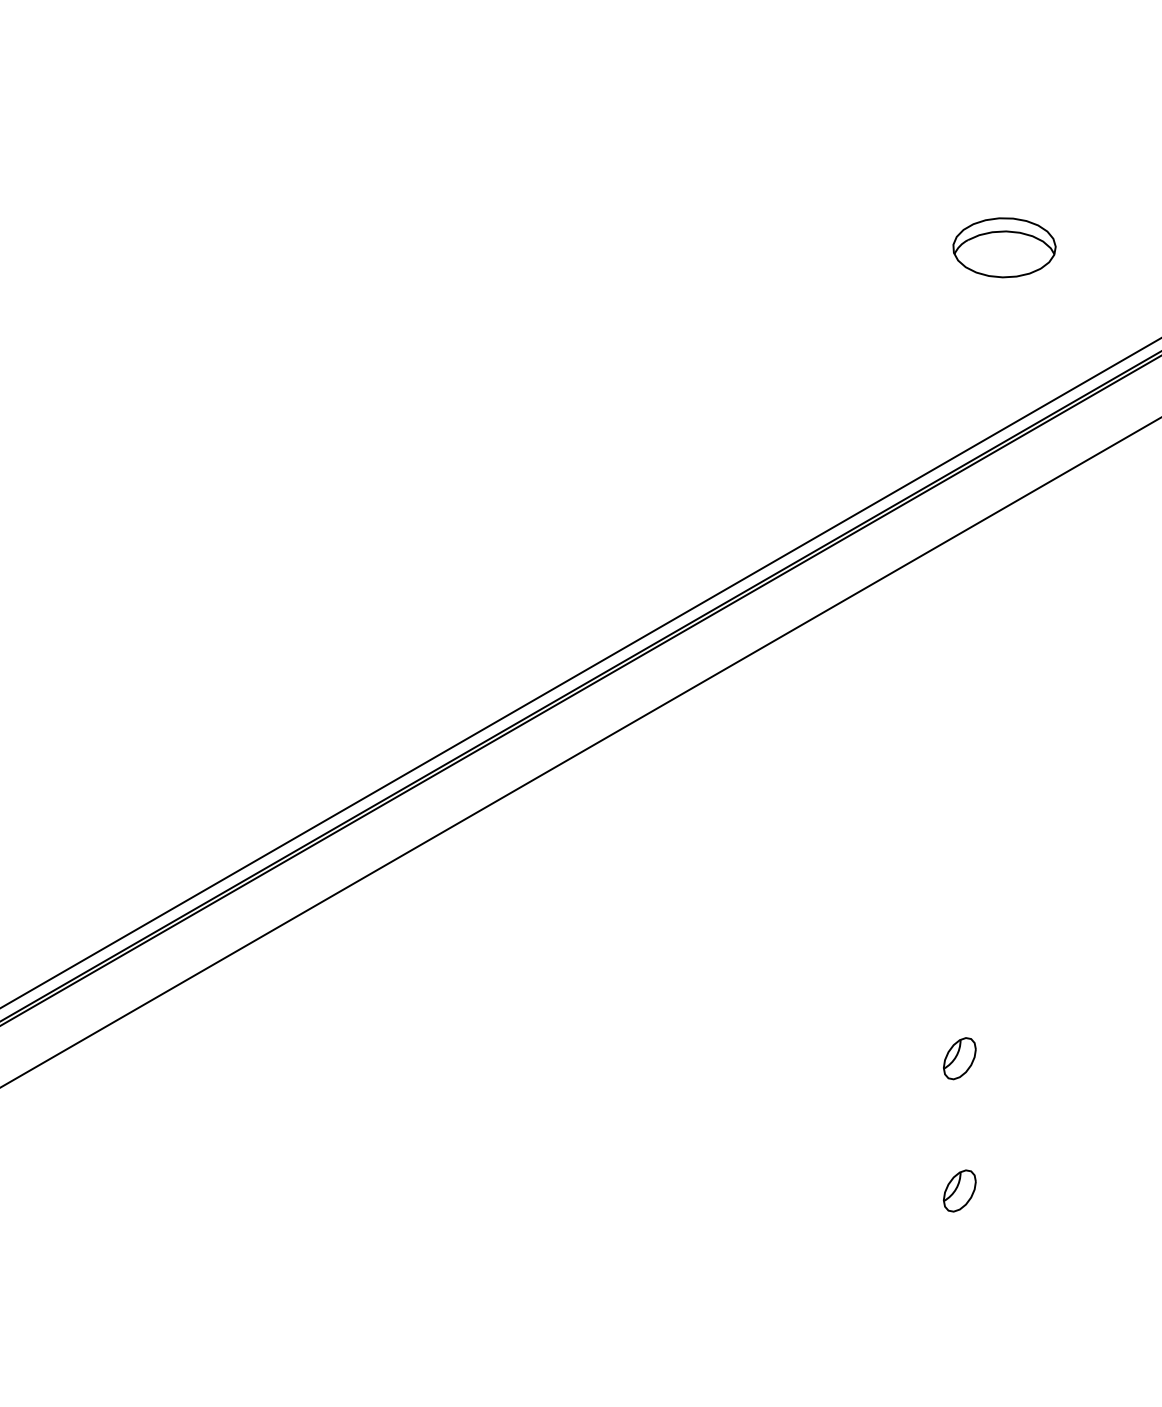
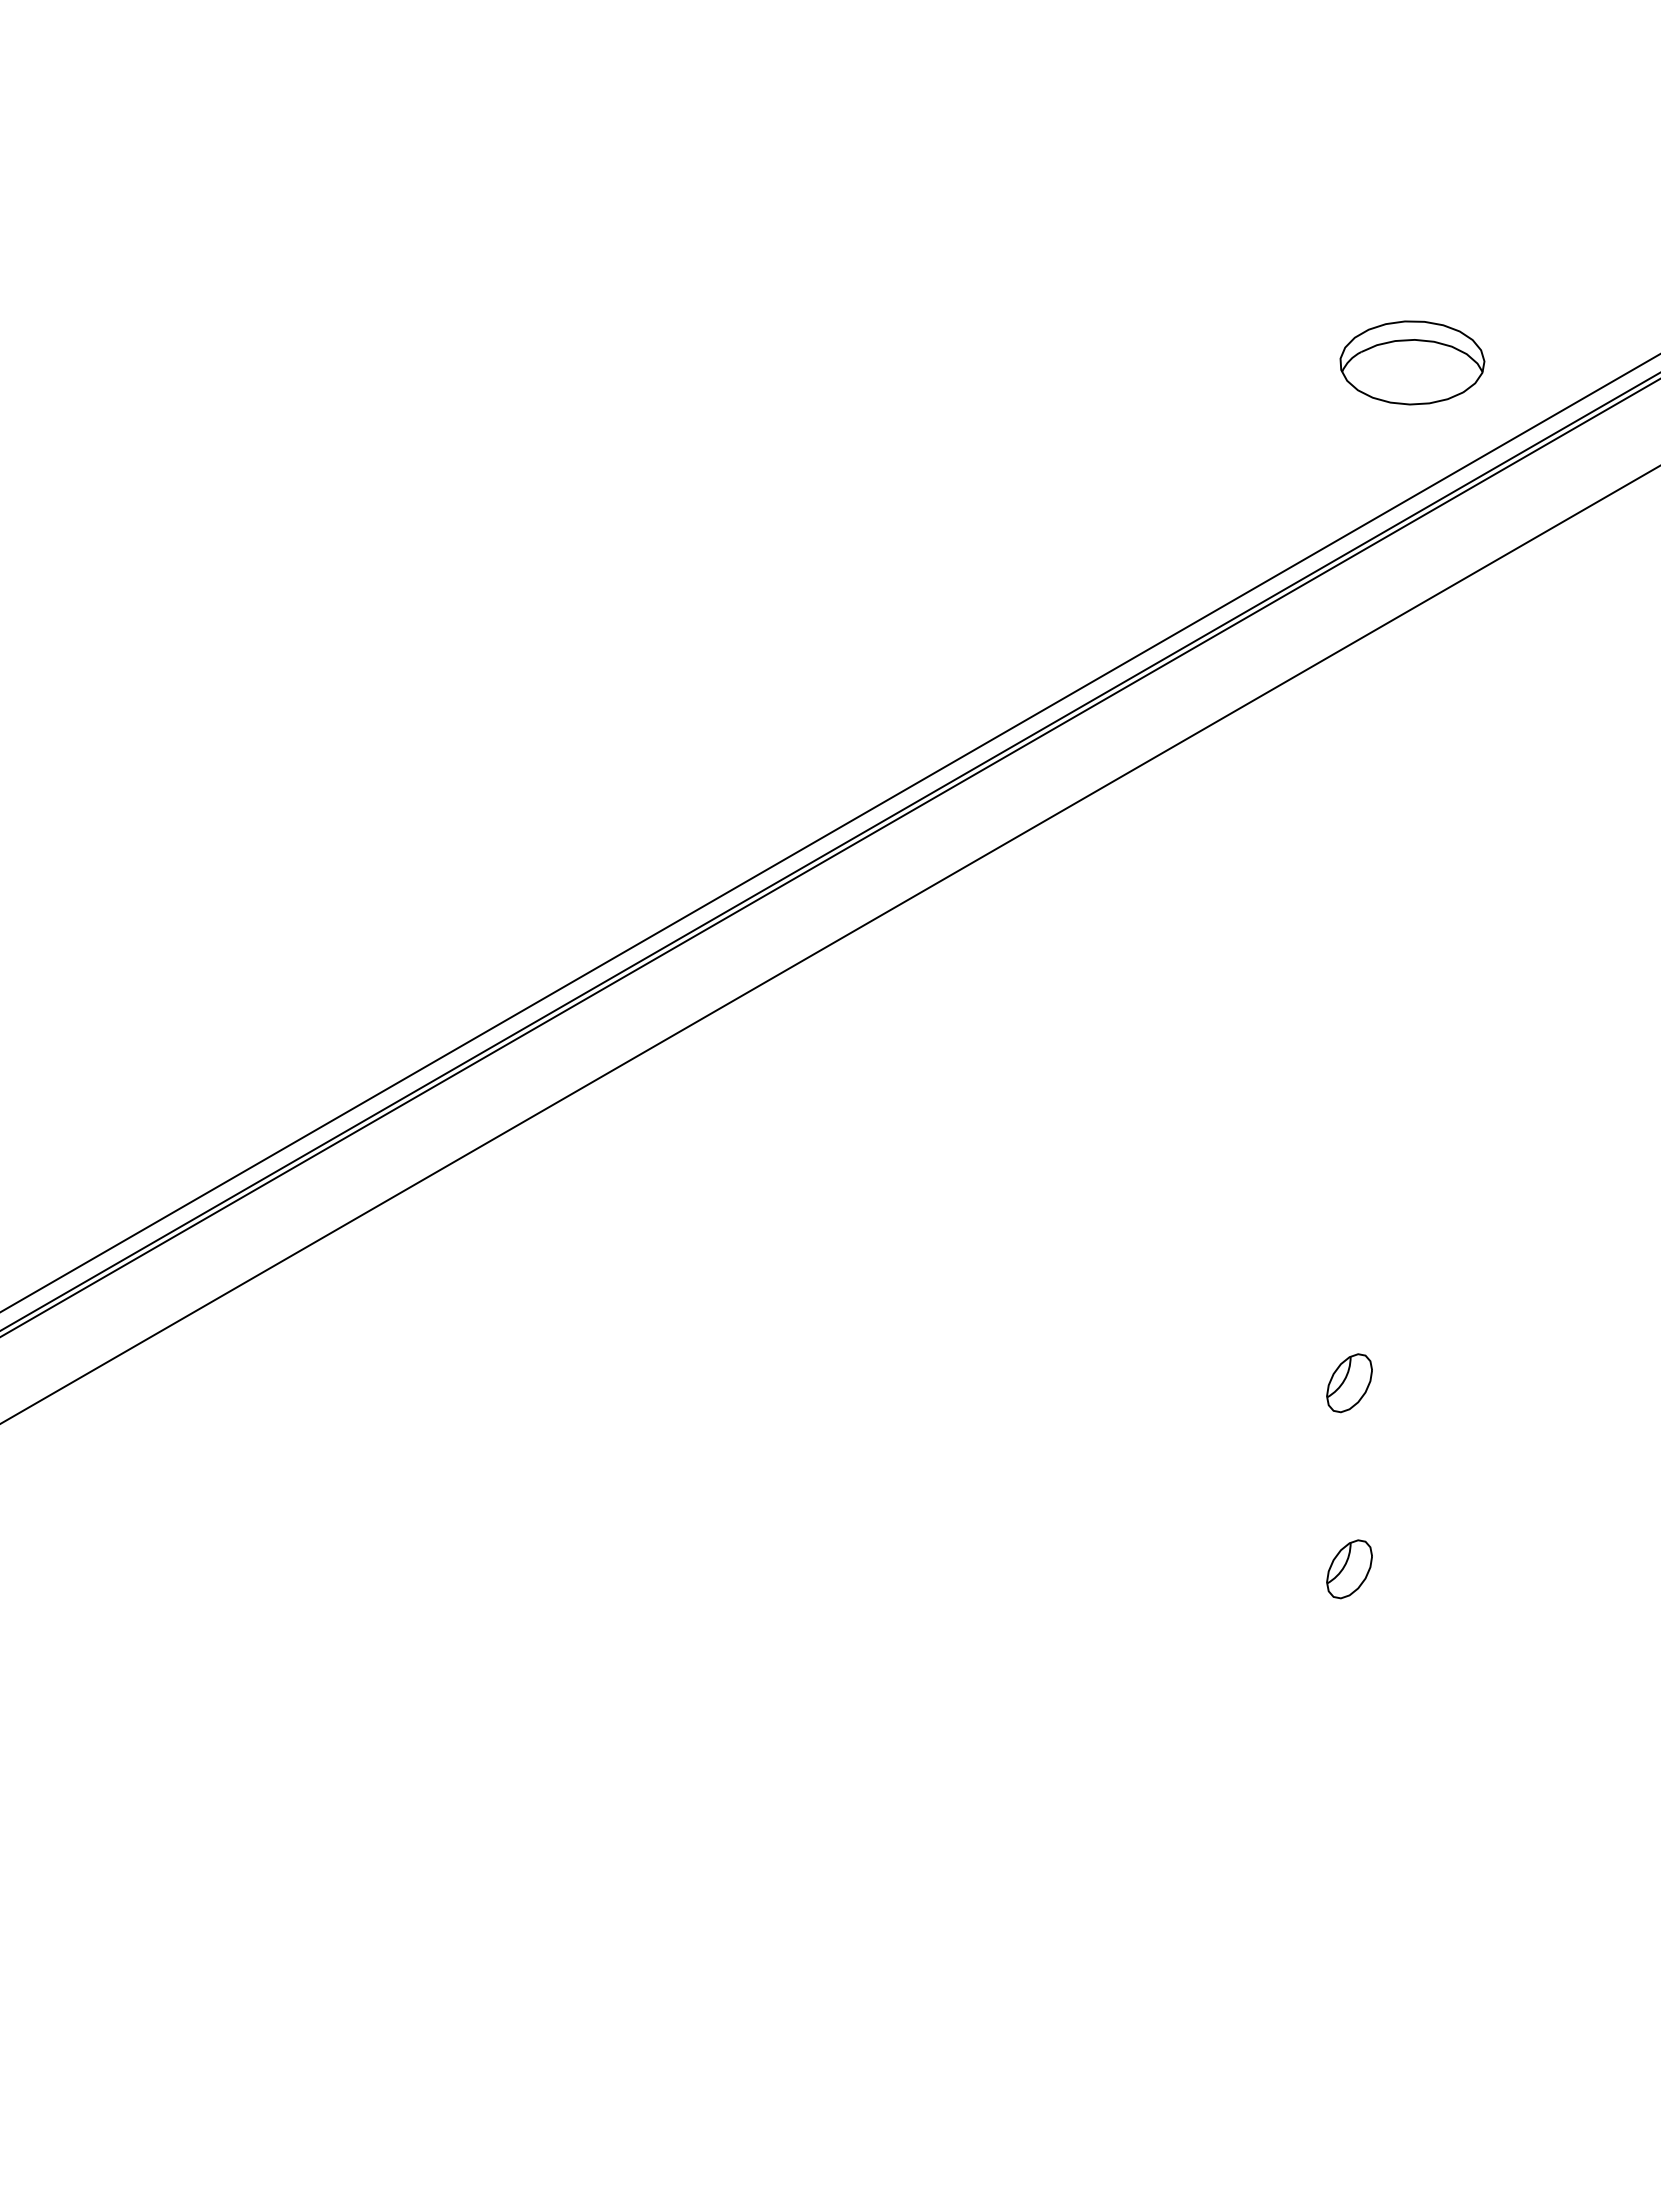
part: (1004, 247) -> (1412, 362), moved

